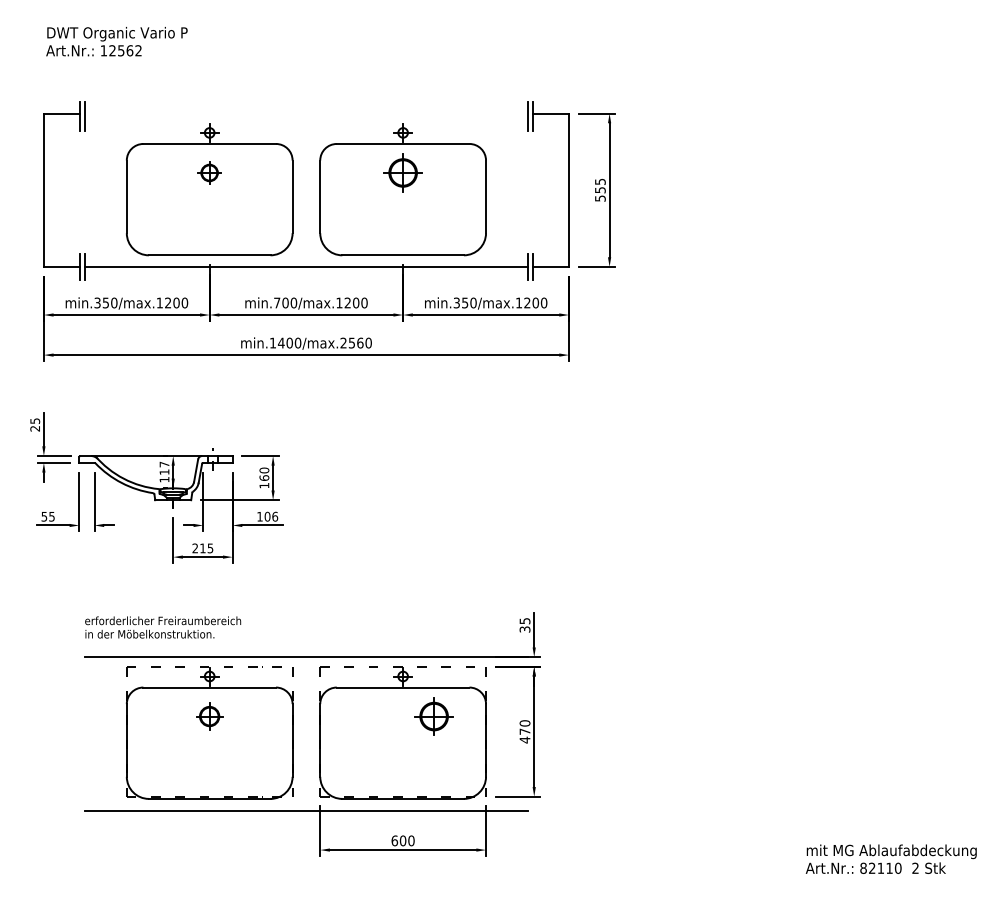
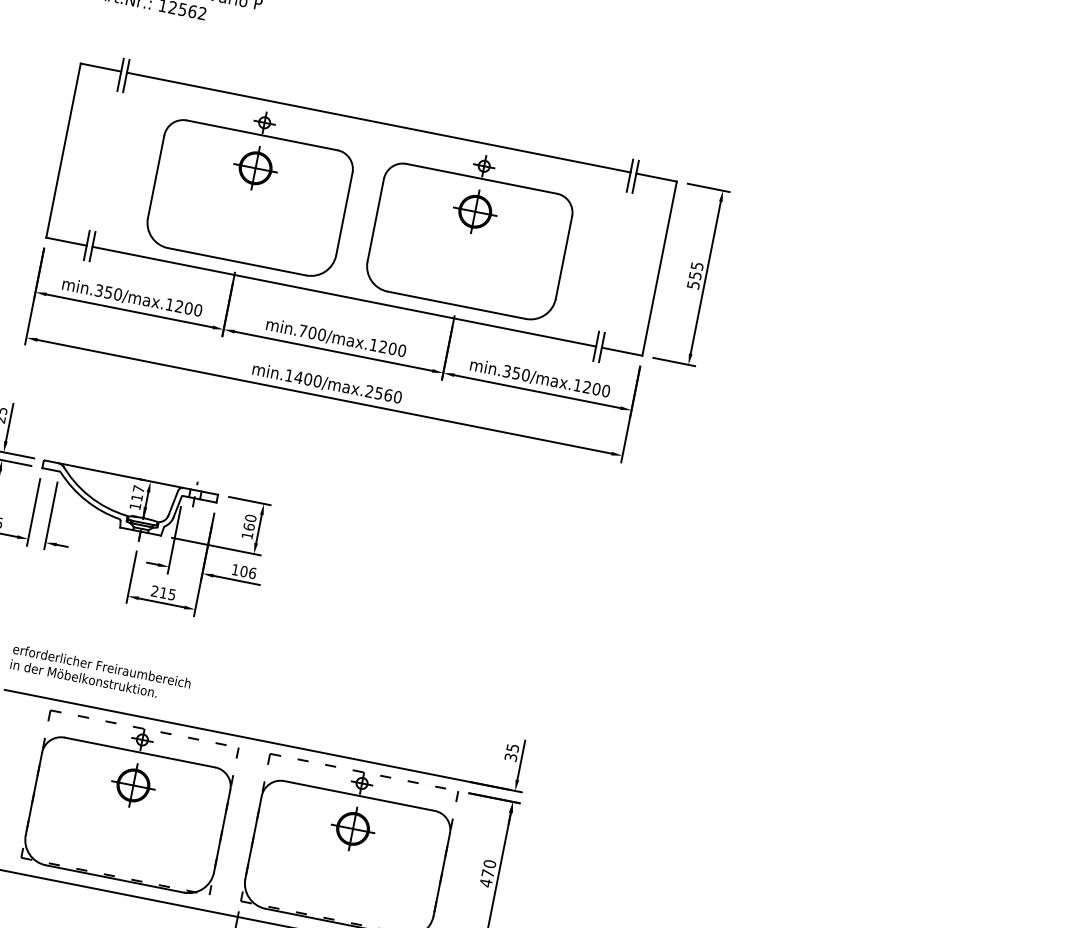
line: (306, 113) -> (378, 122), added
part: (209, 172) -> (255, 167), size x1.67
part: (209, 716) -> (133, 785), size x1.43
part: (433, 716) -> (352, 828), moved

